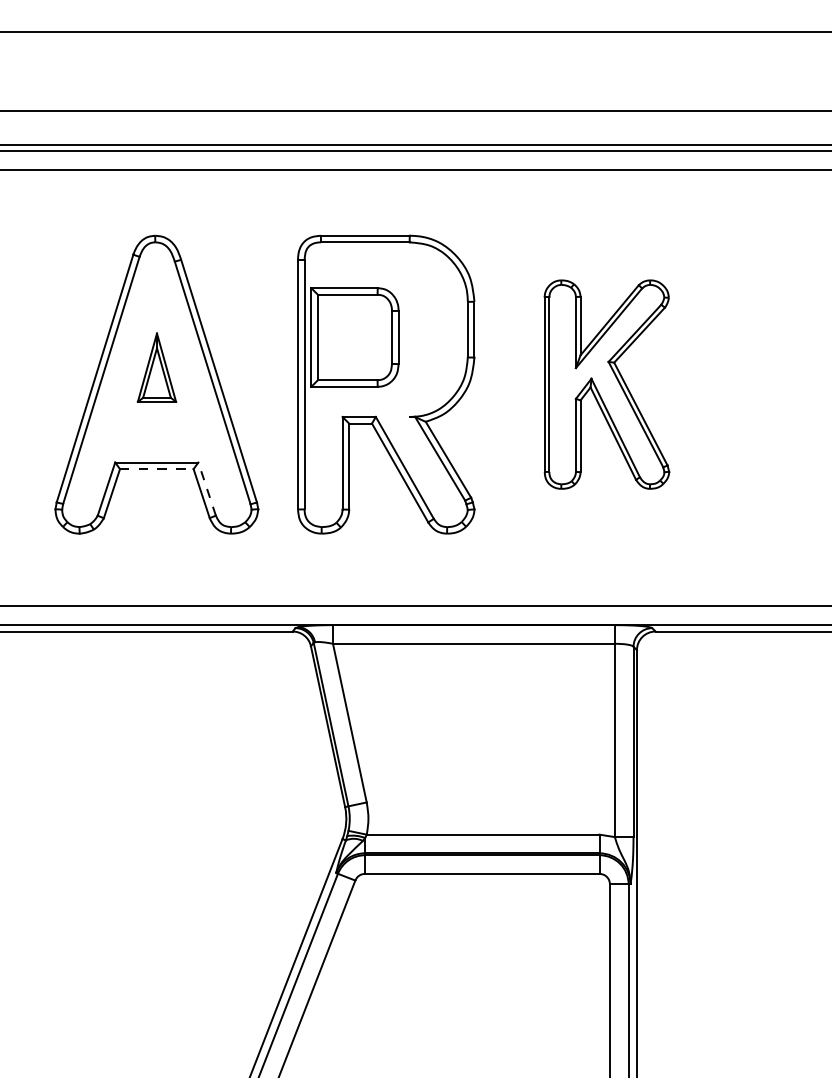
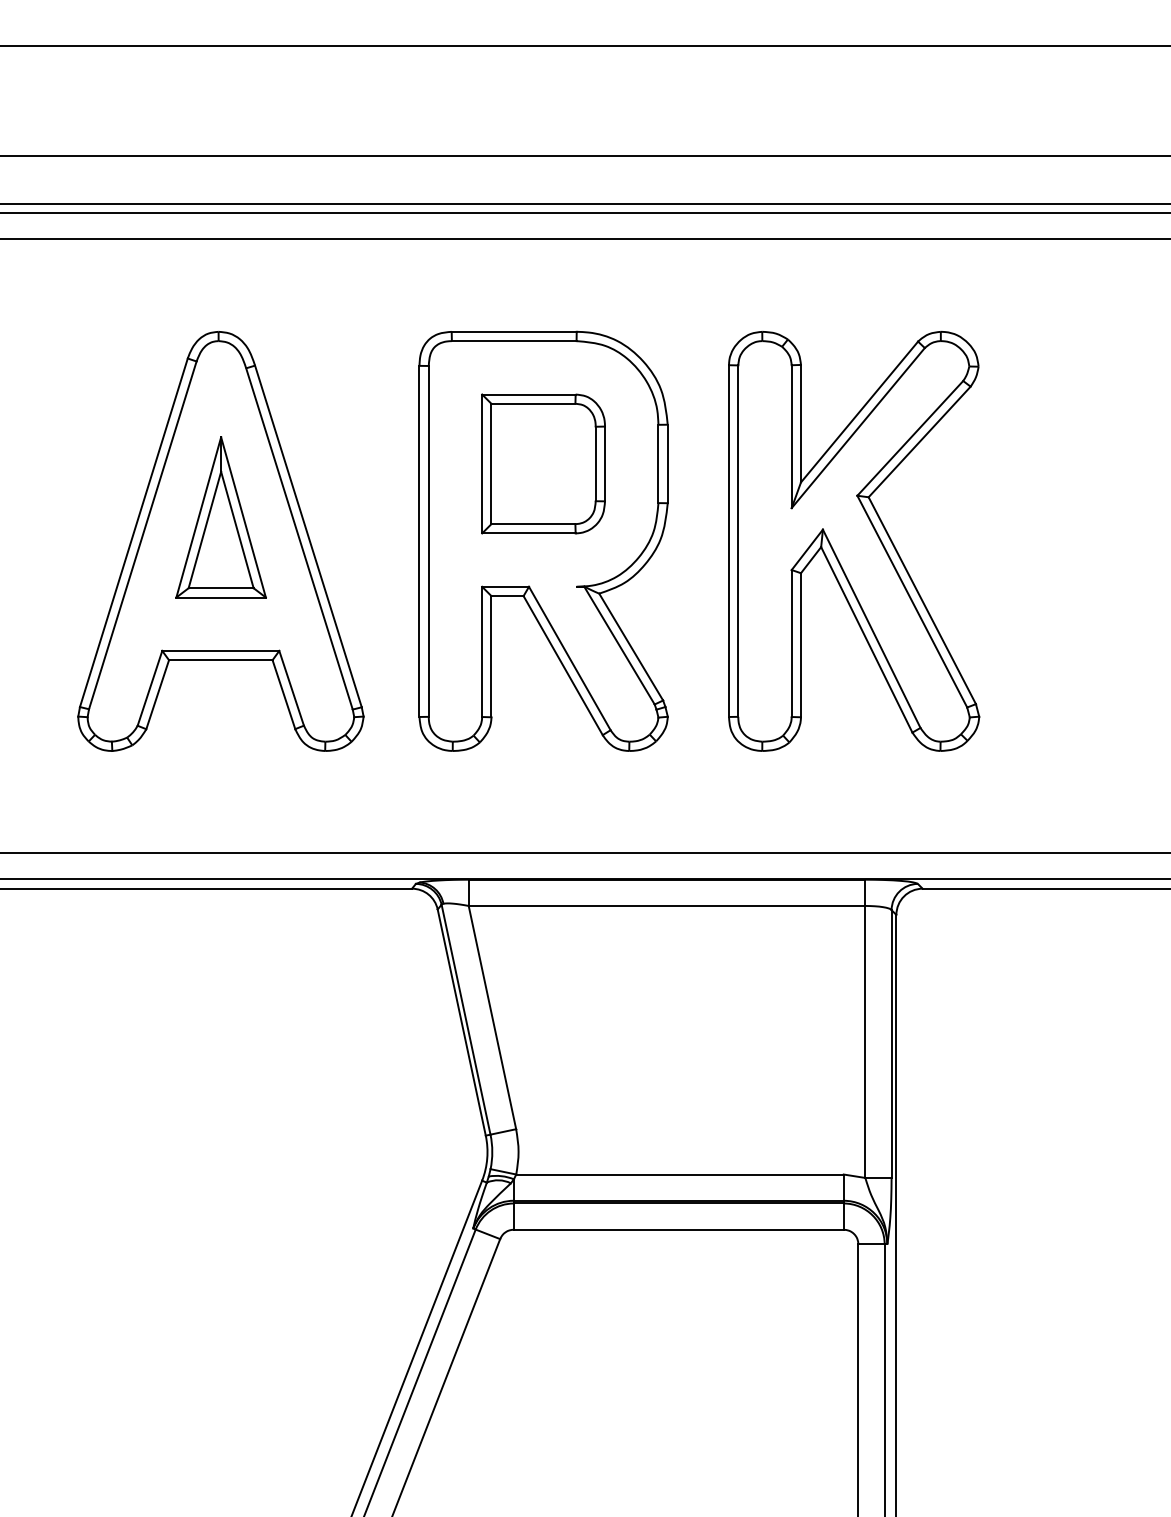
part: (354, 337) -> (543, 463), moved
part: (156, 367) -> (220, 517), size x1.67
part: (607, 384) -> (854, 540), size x1.43
line: (156, 469) -> (220, 660), dashed -> solid
line: (207, 488) -> (291, 687), dashed -> solid

